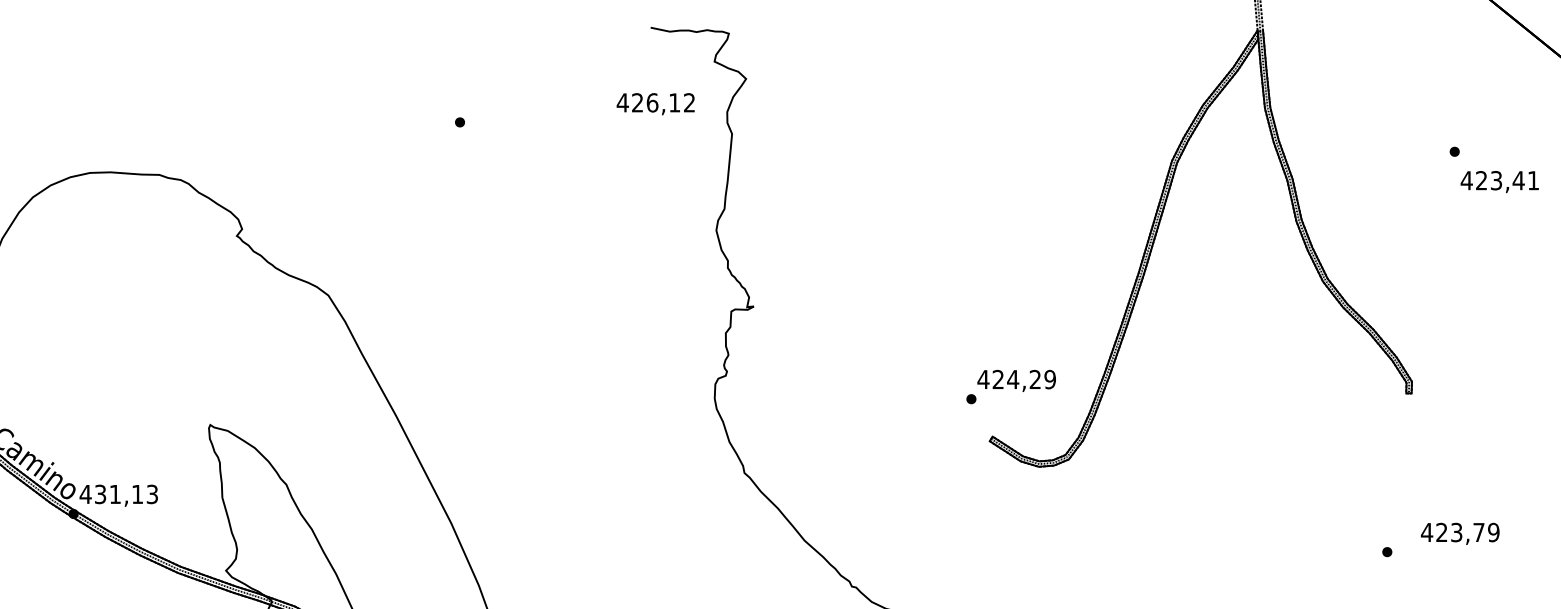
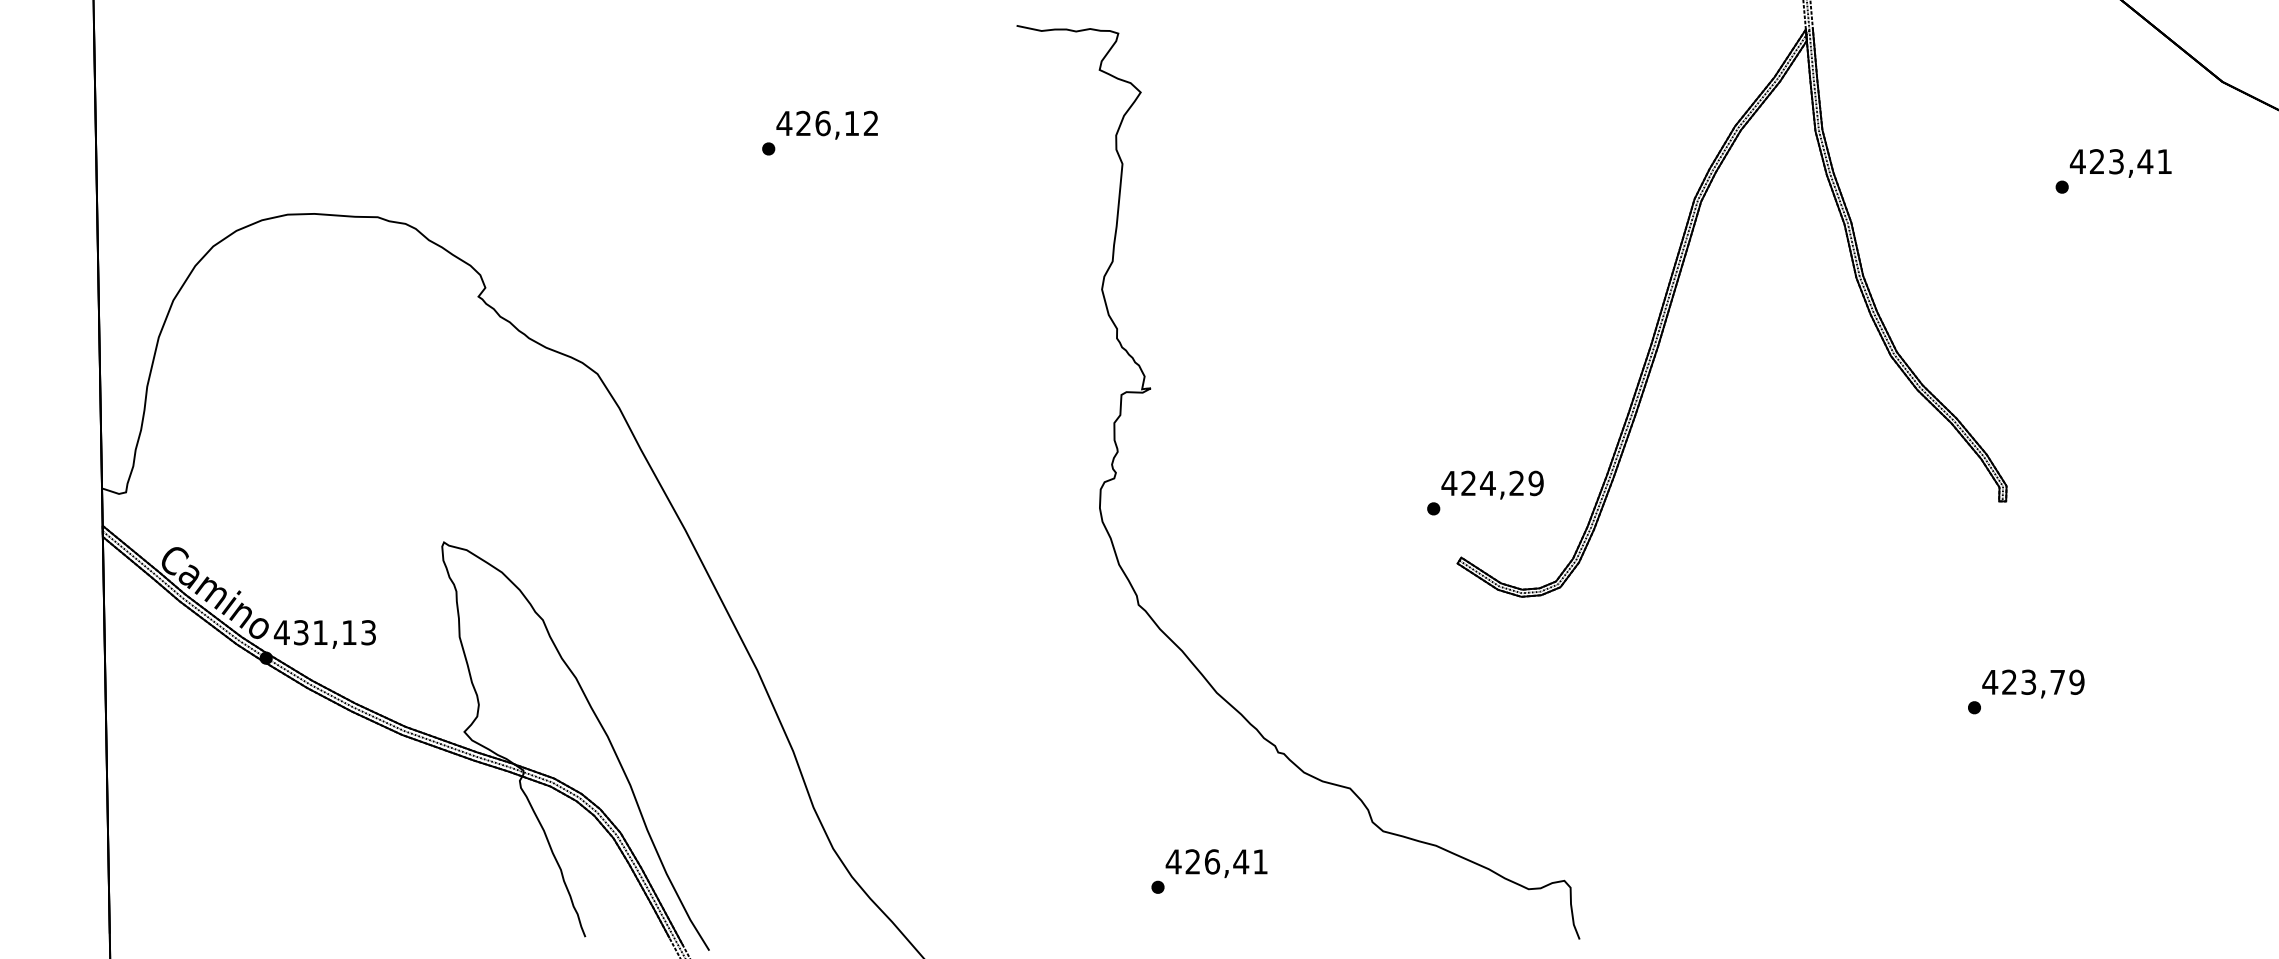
text: (655, 103) -> (826, 124), moved
text: (1499, 182) -> (2120, 163), moved
text: (1460, 533) -> (2033, 683), moved

